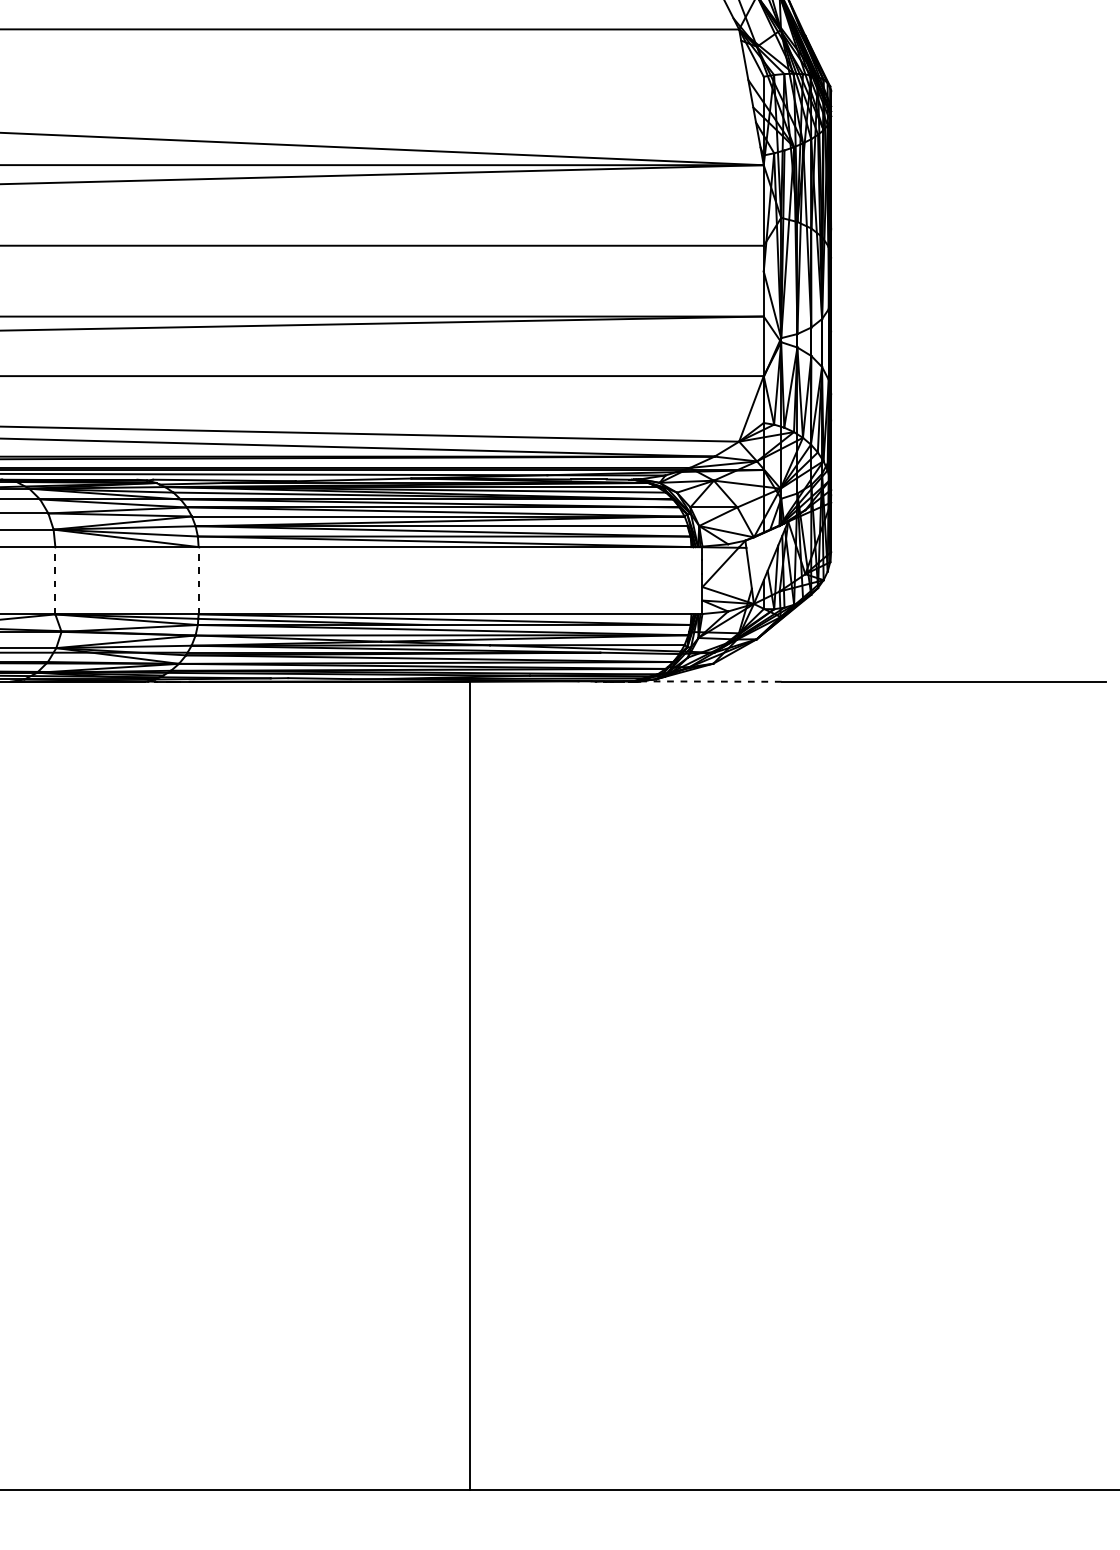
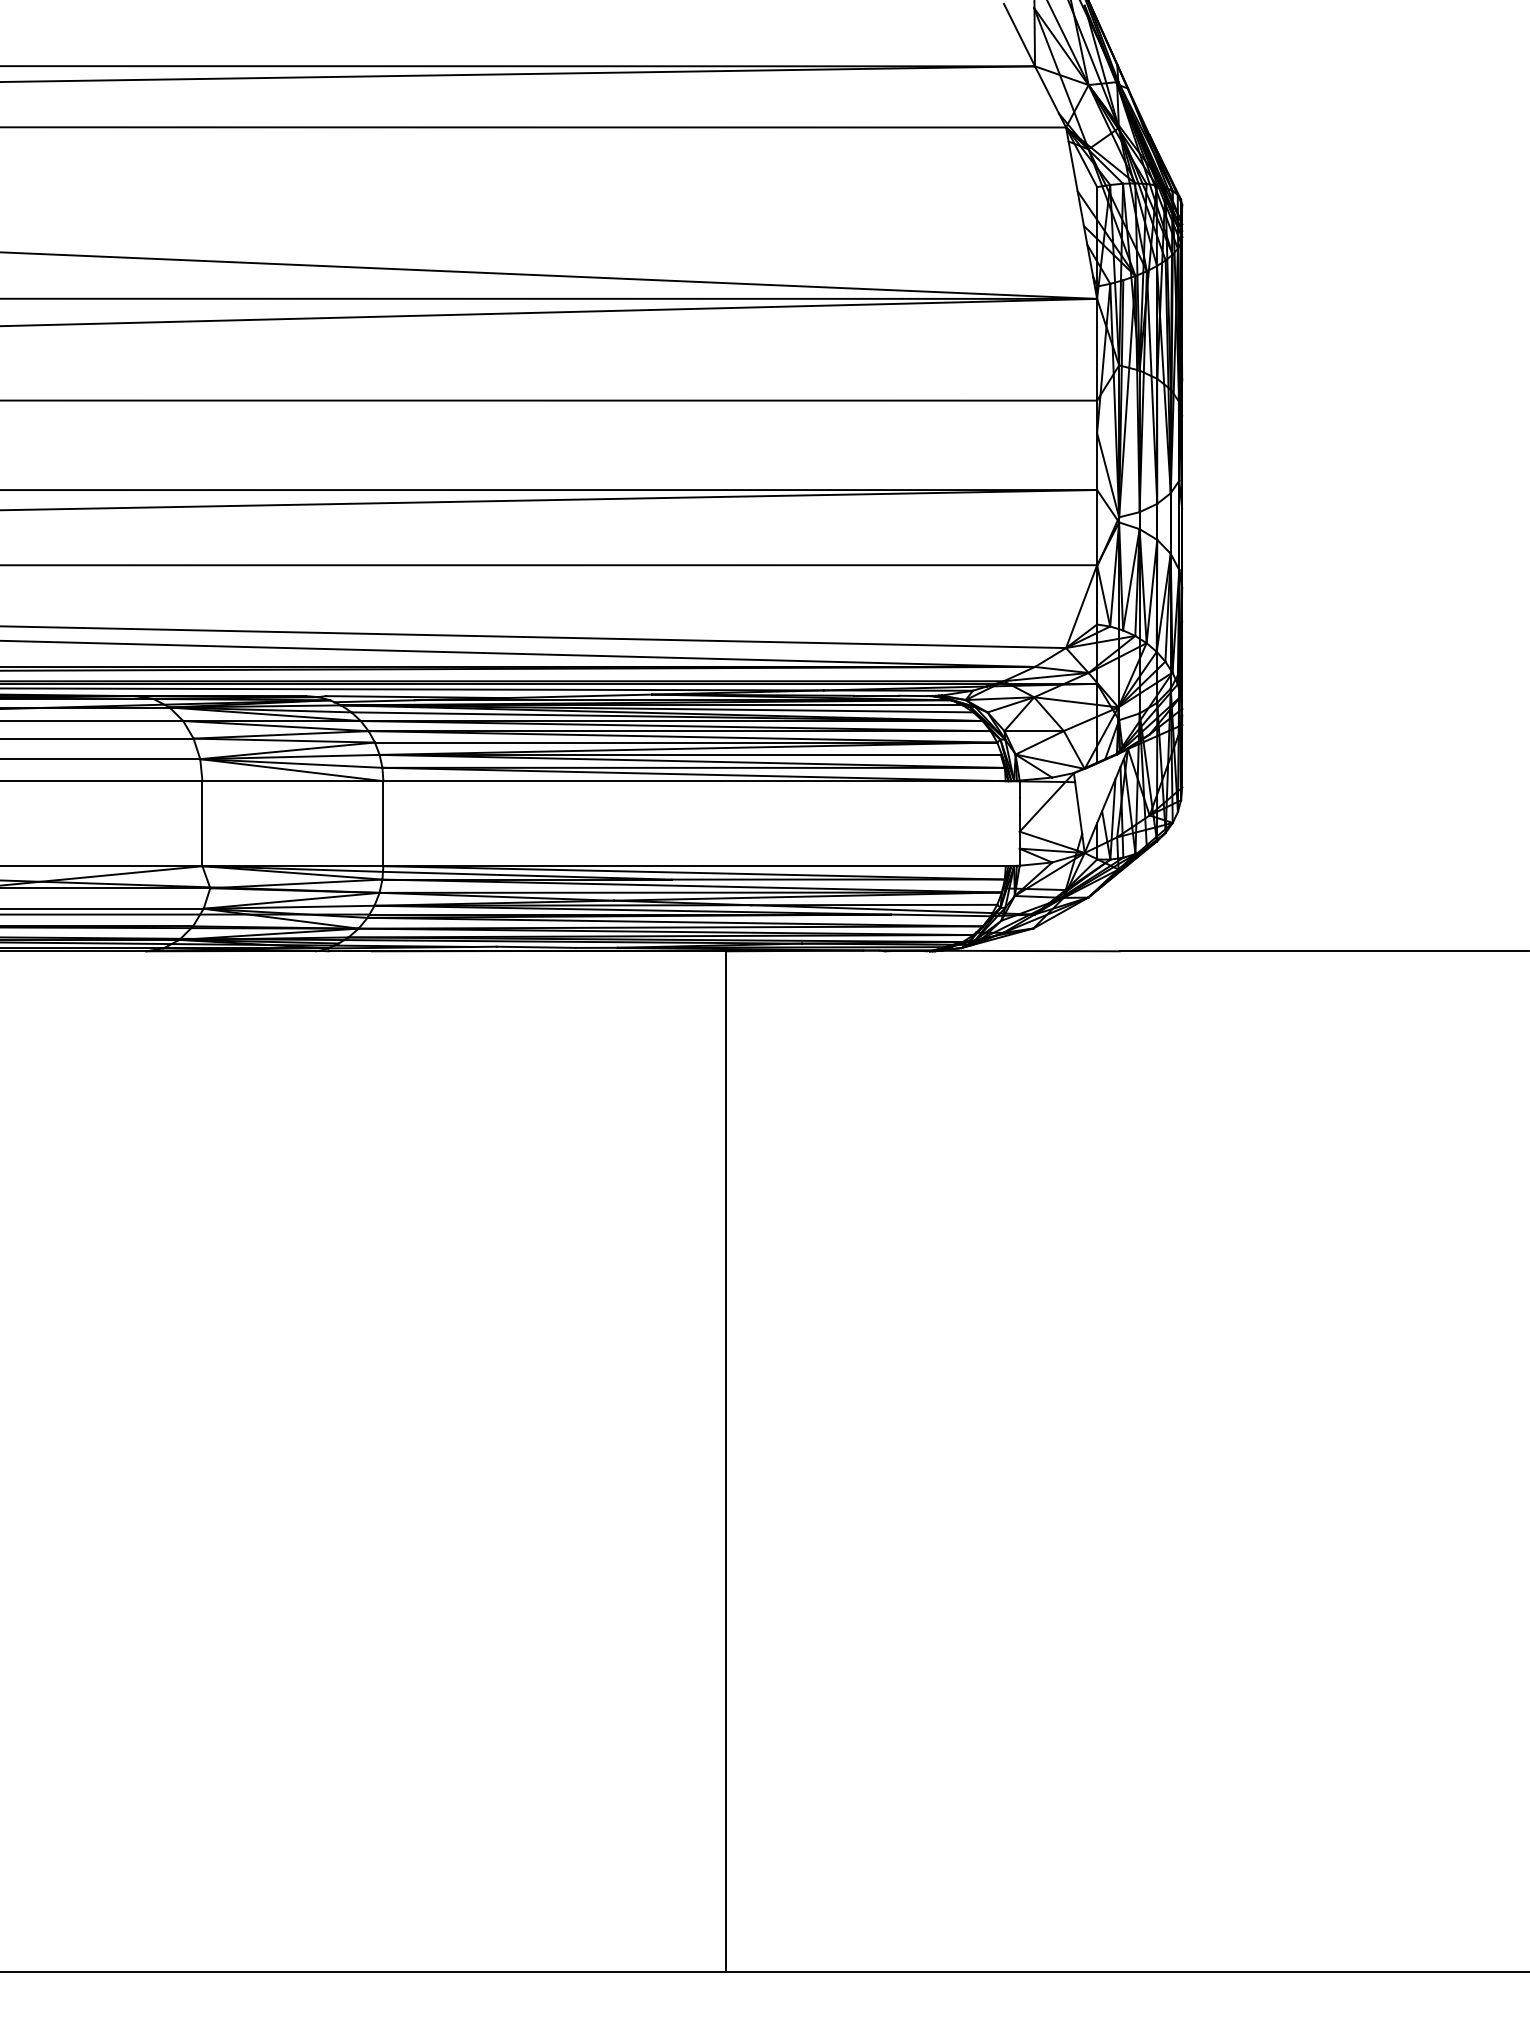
line: (55, 580) -> (202, 823), dashed -> solid
line: (198, 580) -> (383, 823), dashed -> solid
line: (710, 681) -> (1029, 951), dashed -> solid

